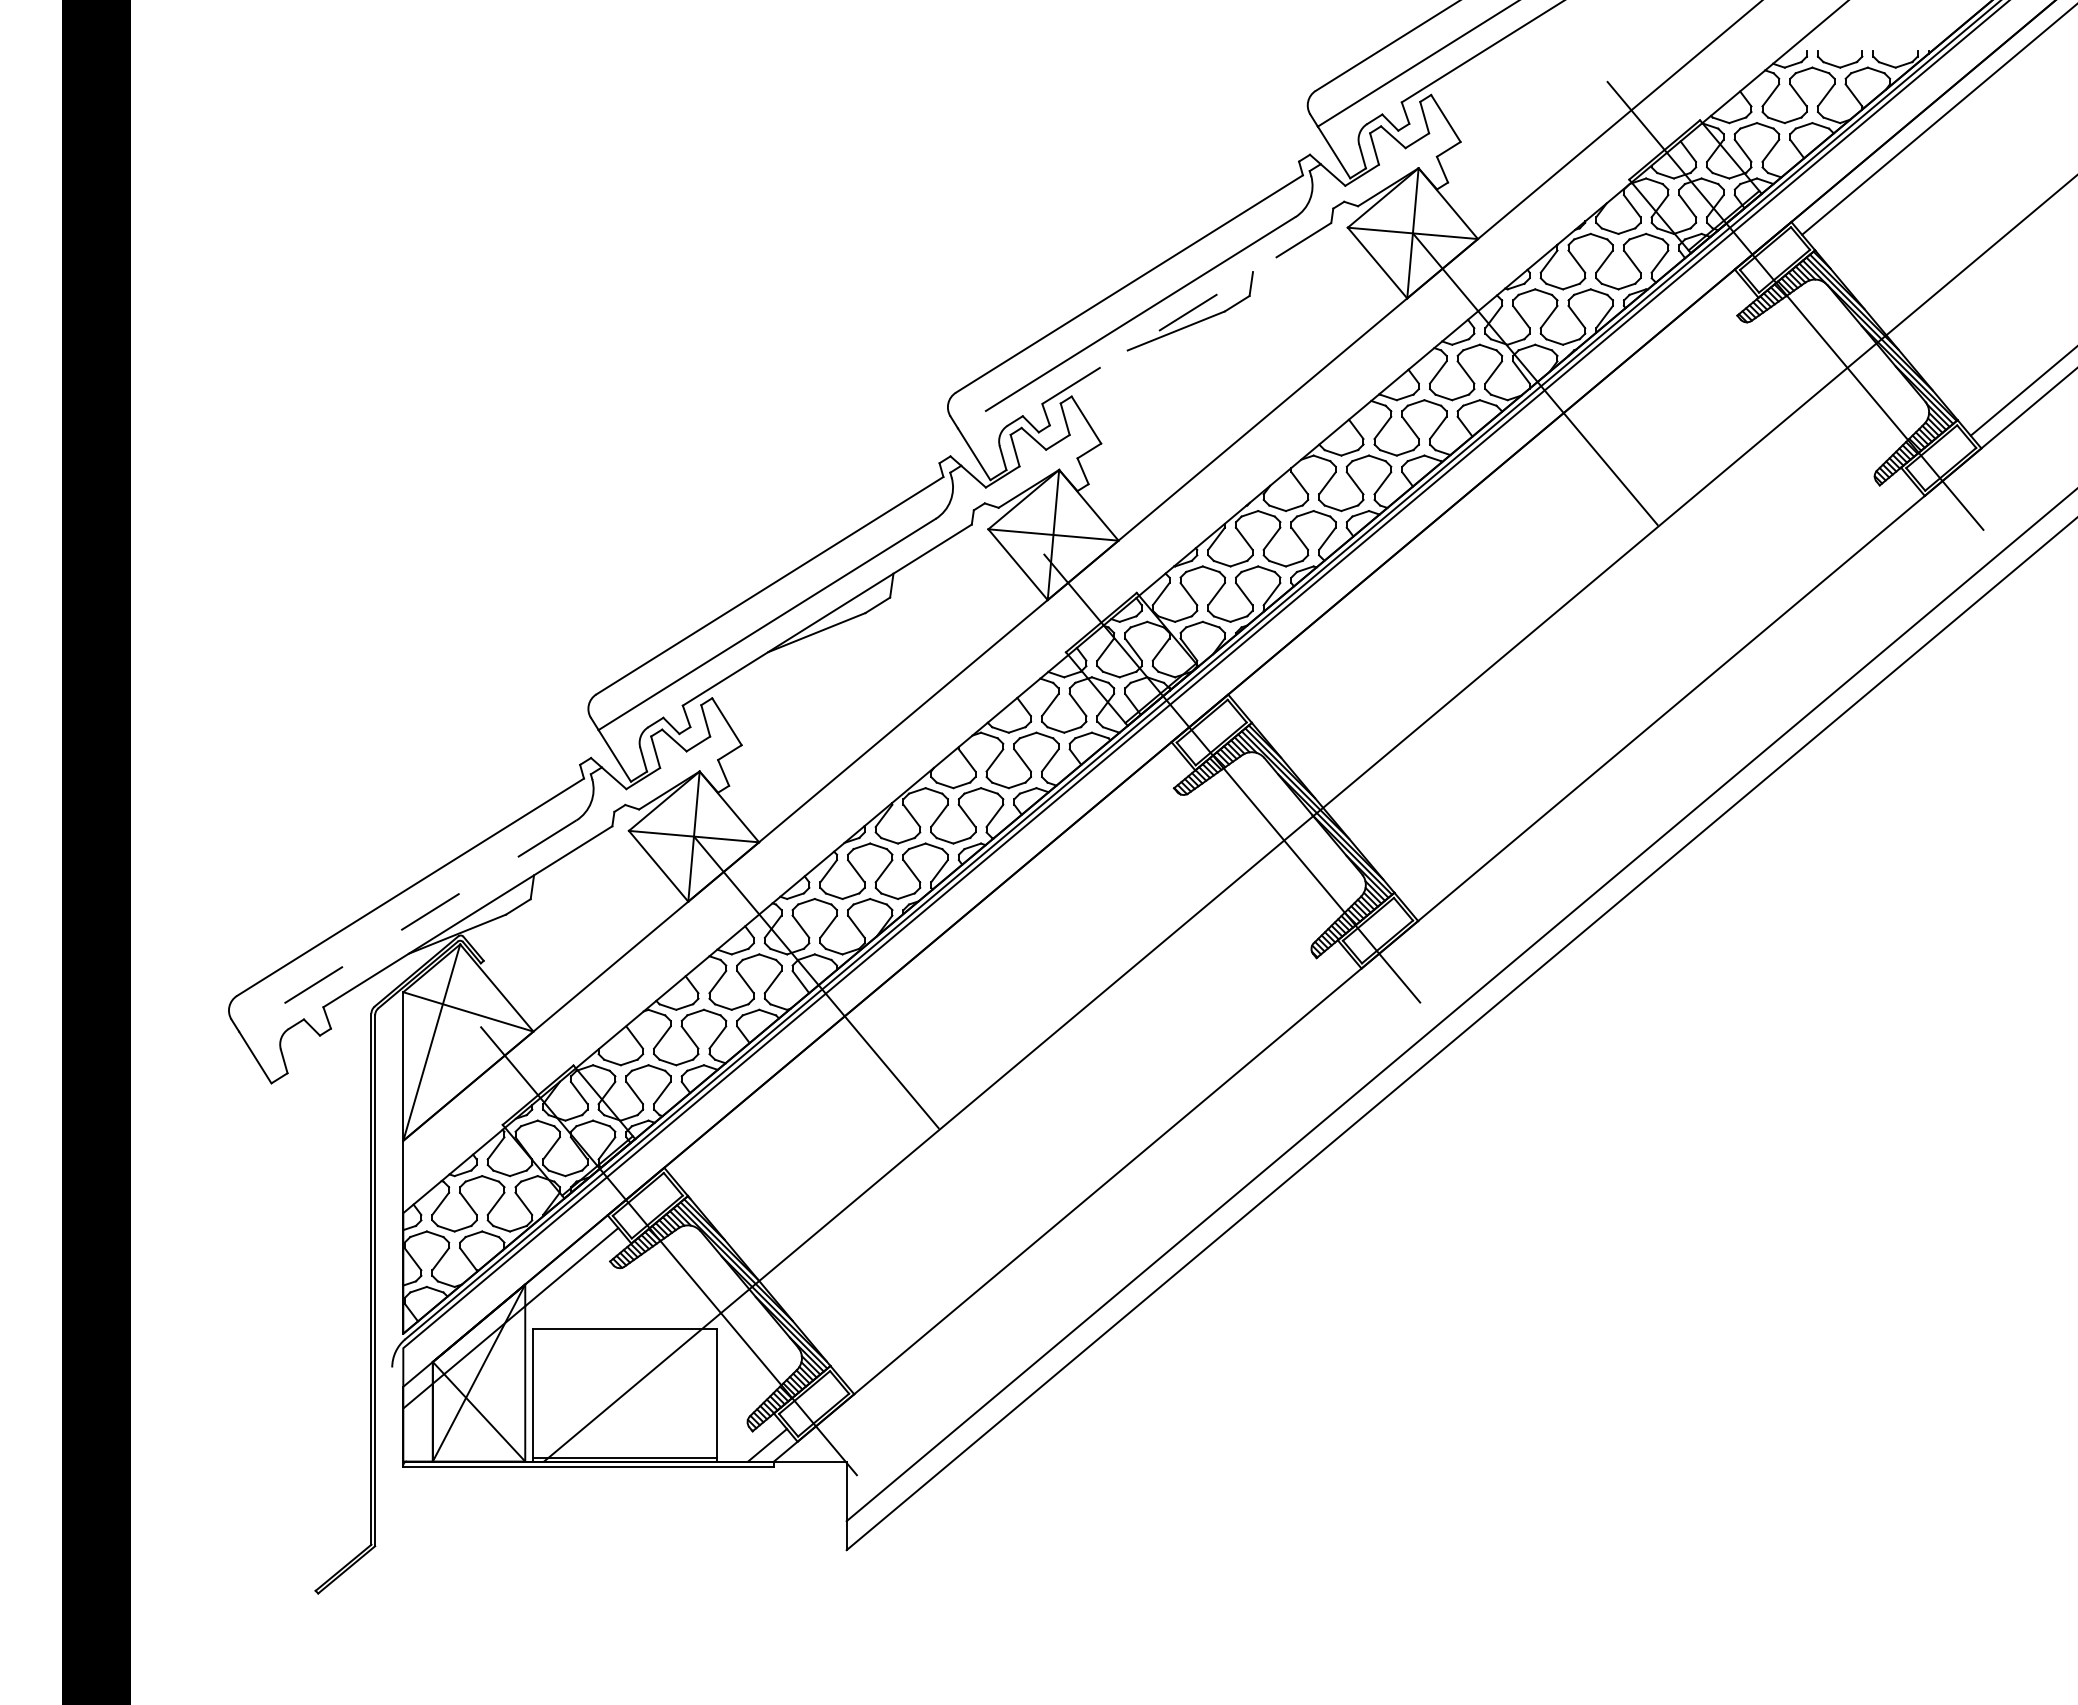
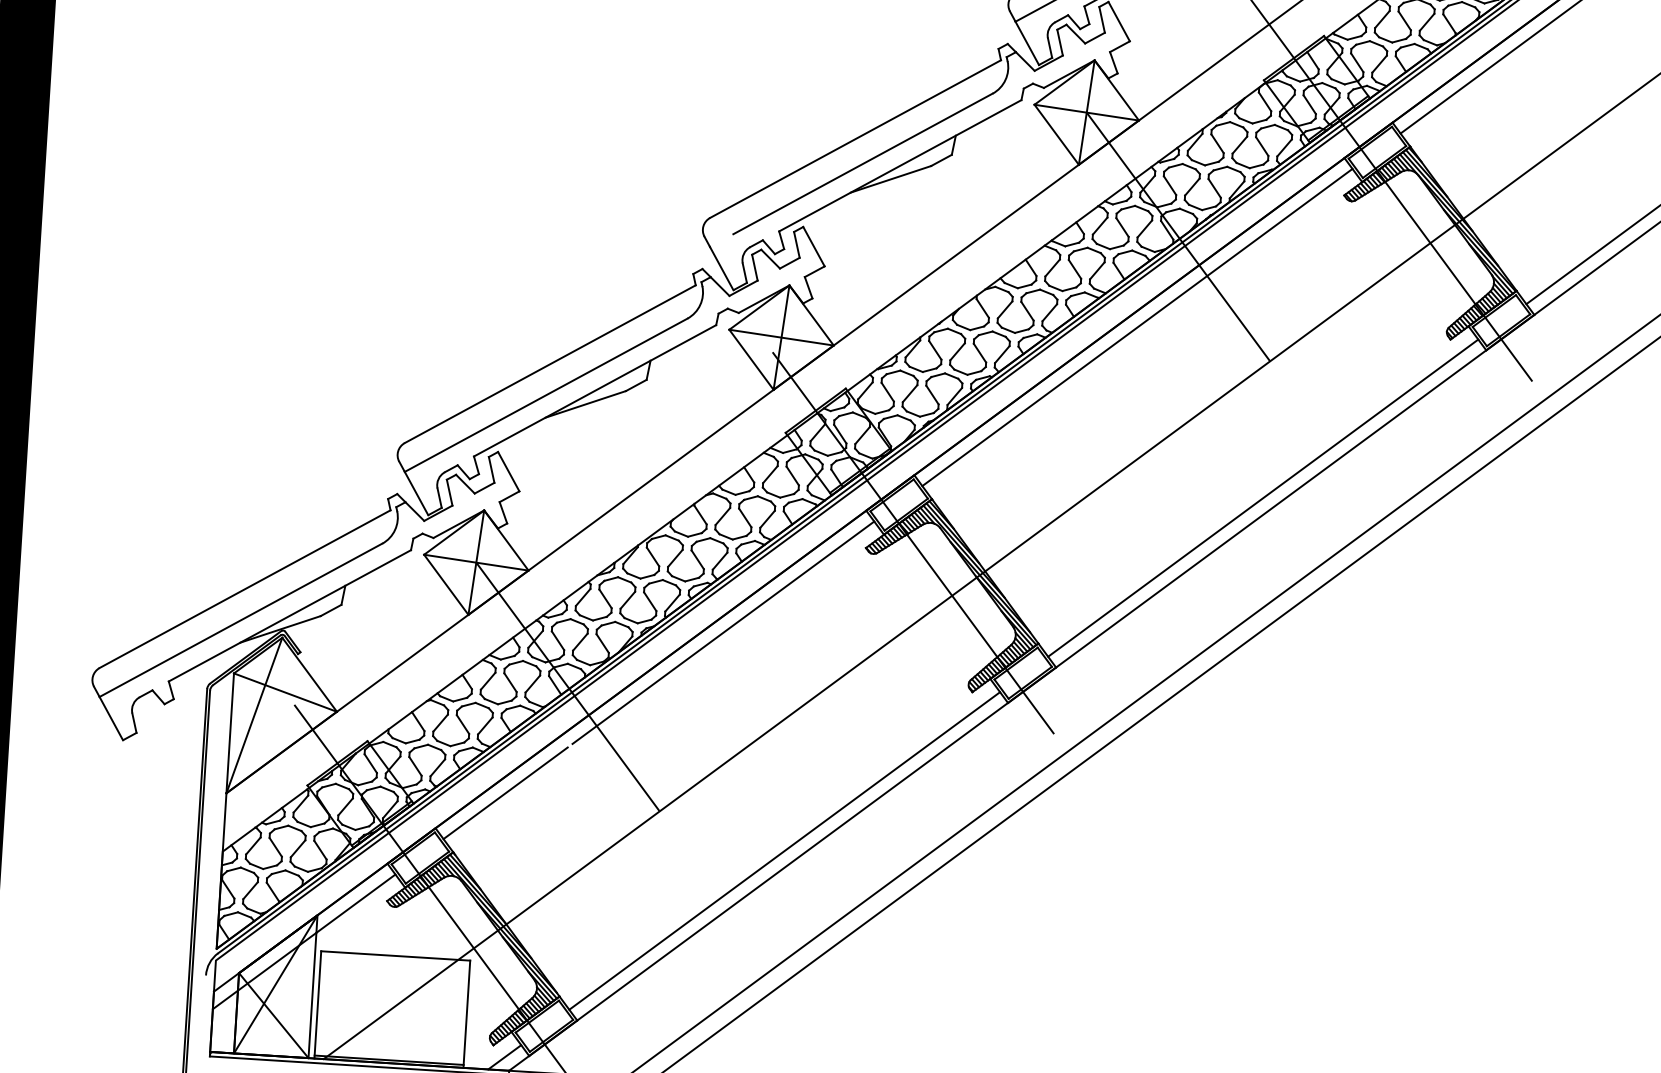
line: (1187, 313) -> (900, 165), dashed -> solid
line: (1491, 494) -> (1136, 327), added
line: (1660, 695) -> (1262, 497), added
line: (1004, 903) -> (723, 632), added
line: (407, 926) -> (240, 620), dashed -> solid
line: (747, 1118) -> (505, 792), added
line: (1096, 1168) -> (784, 850), added

